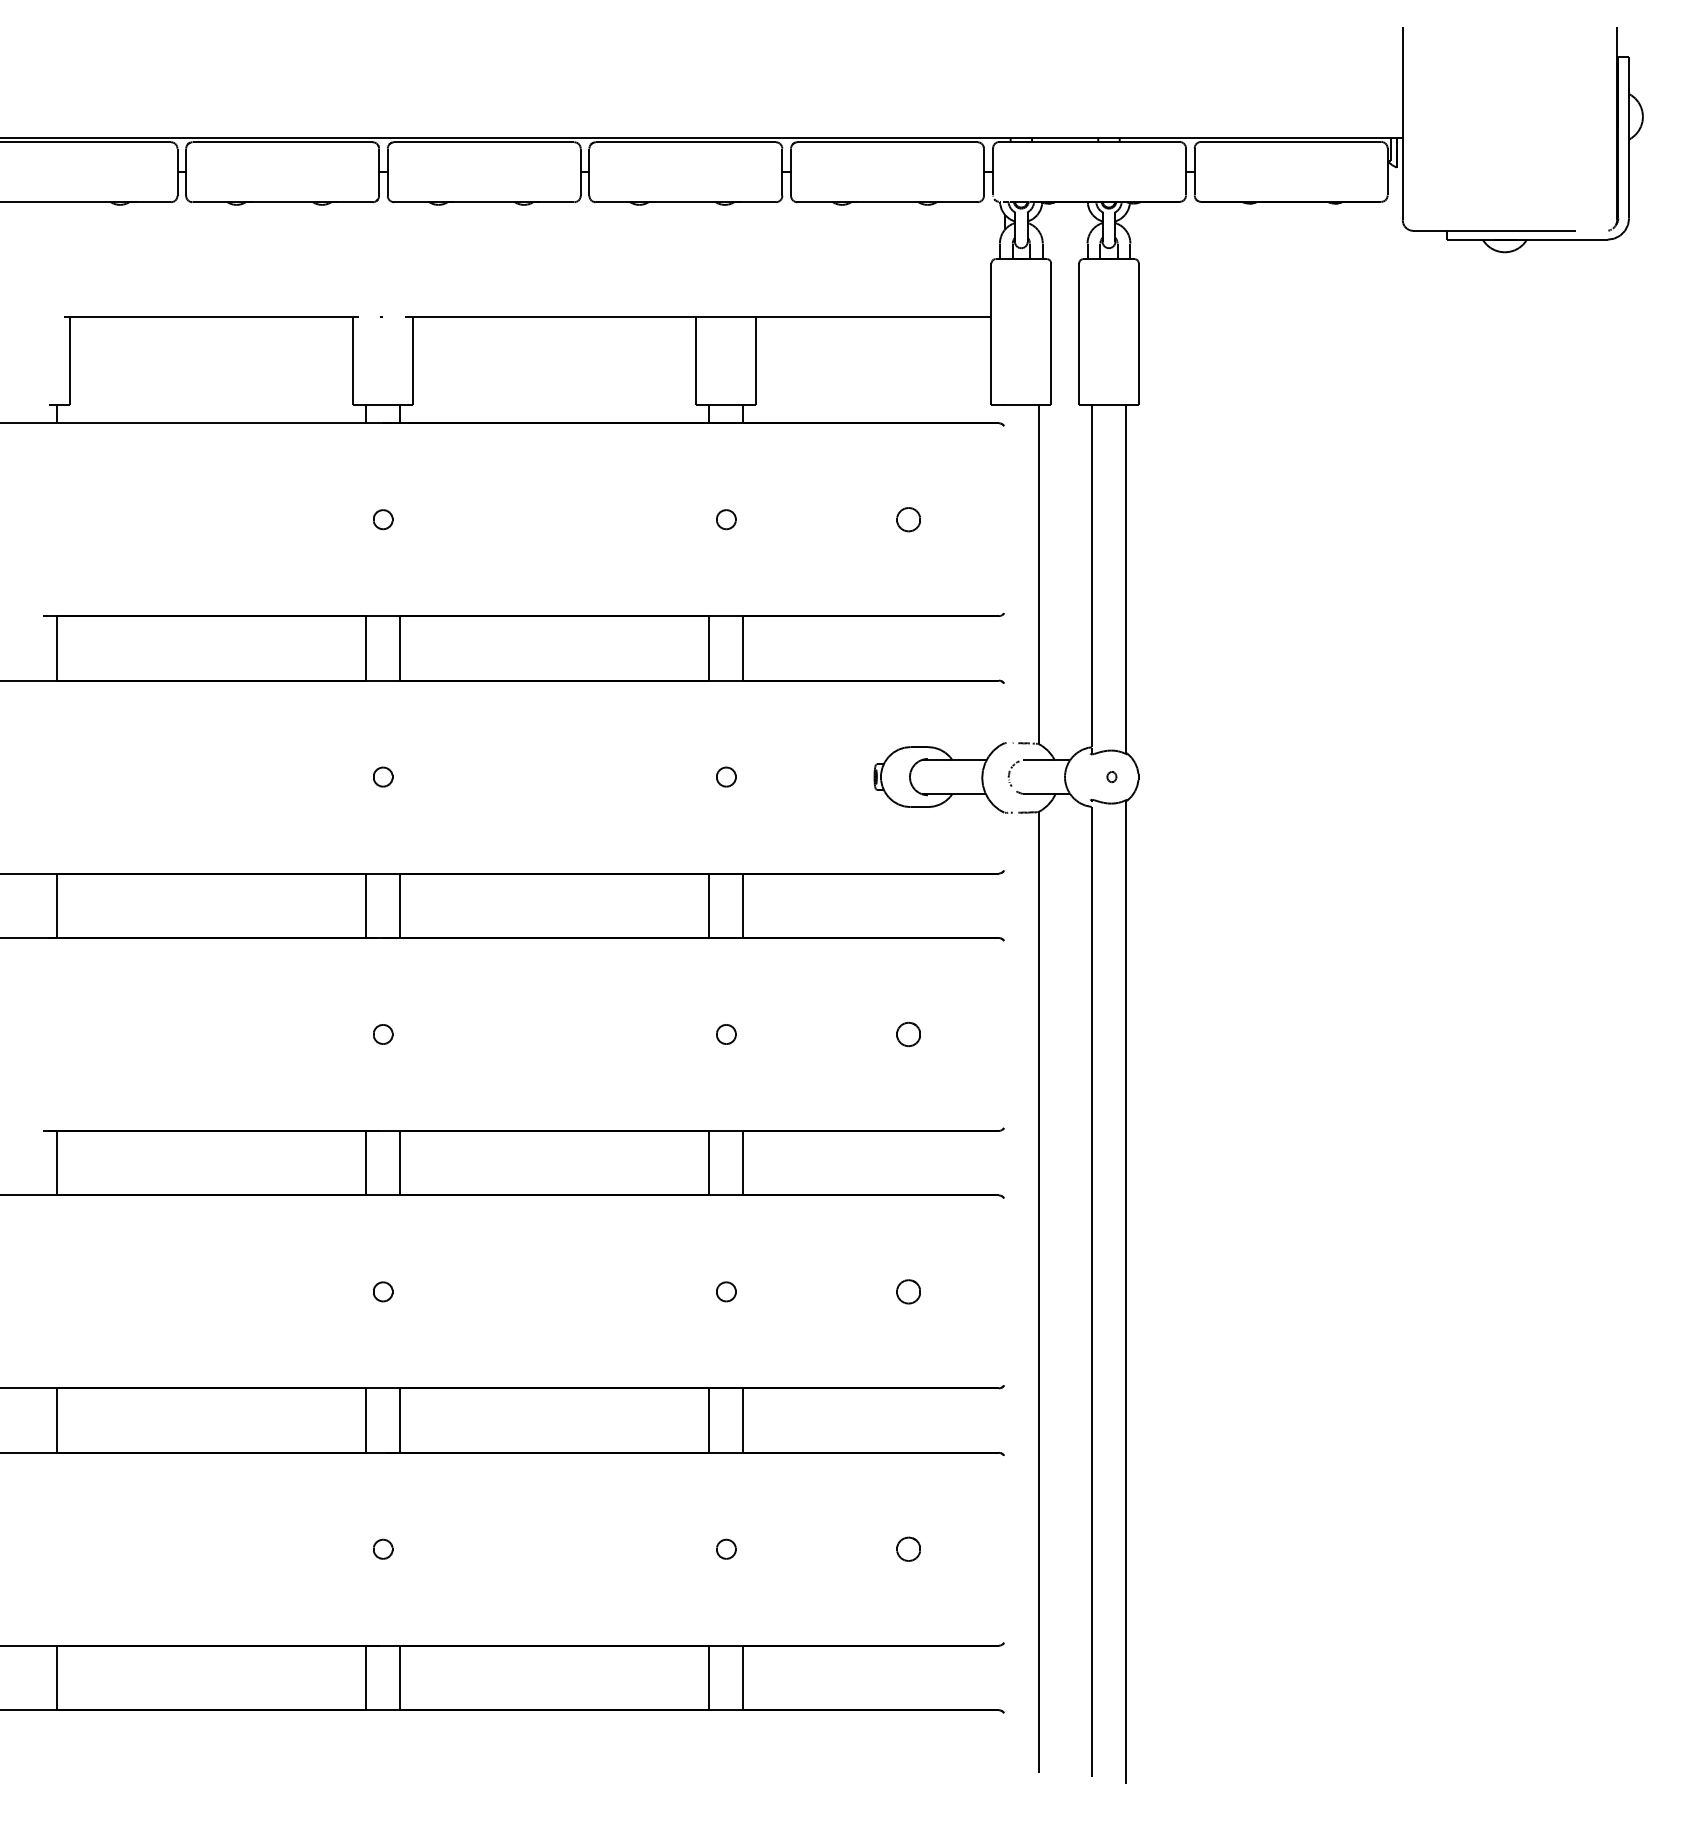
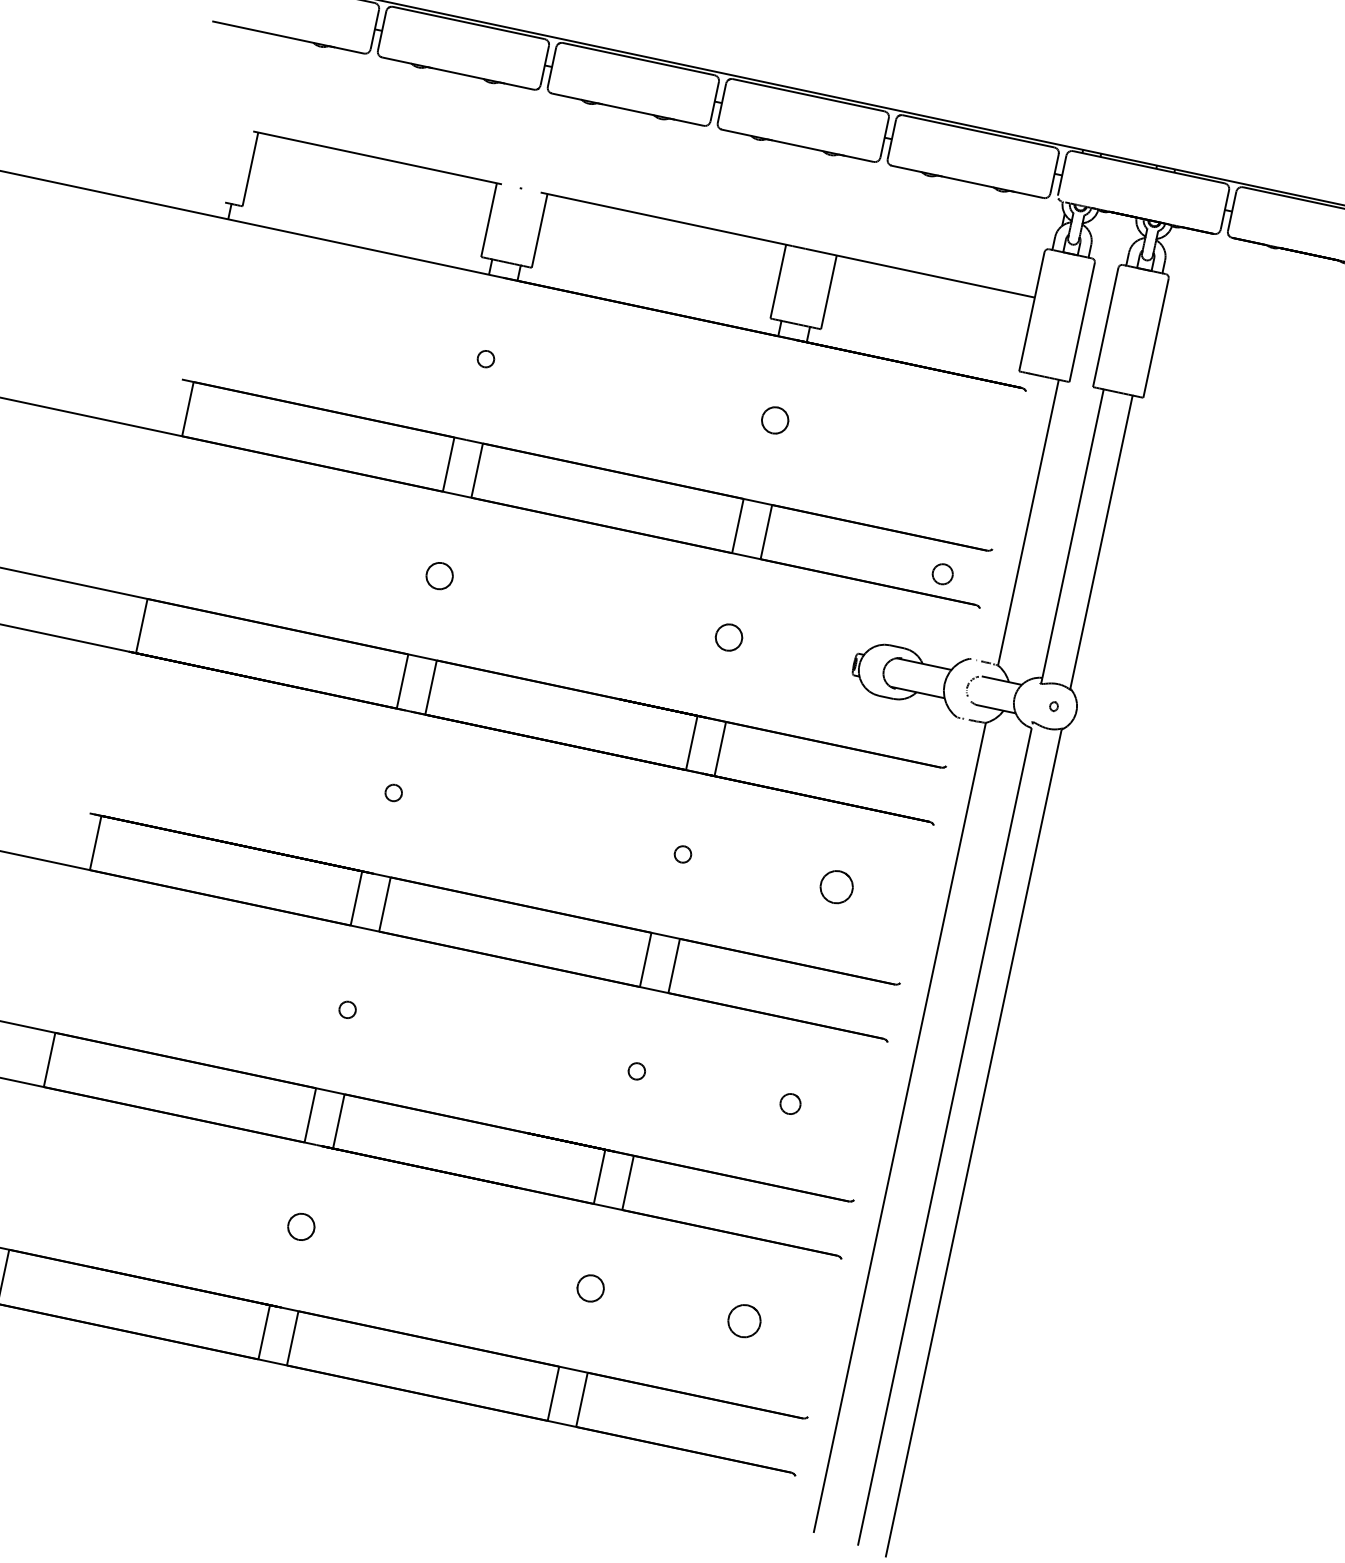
part: (726, 519) -> (775, 420), size x1.6
part: (908, 519) -> (942, 574), moved
part: (383, 776) -> (440, 575), size x1.6
part: (726, 776) -> (729, 637), size x1.6
part: (908, 1034) -> (836, 887), size x1.6
part: (383, 1548) -> (301, 1226), size x1.6
part: (726, 1548) -> (591, 1287), size x1.6
part: (908, 1548) -> (744, 1320), size x1.6

